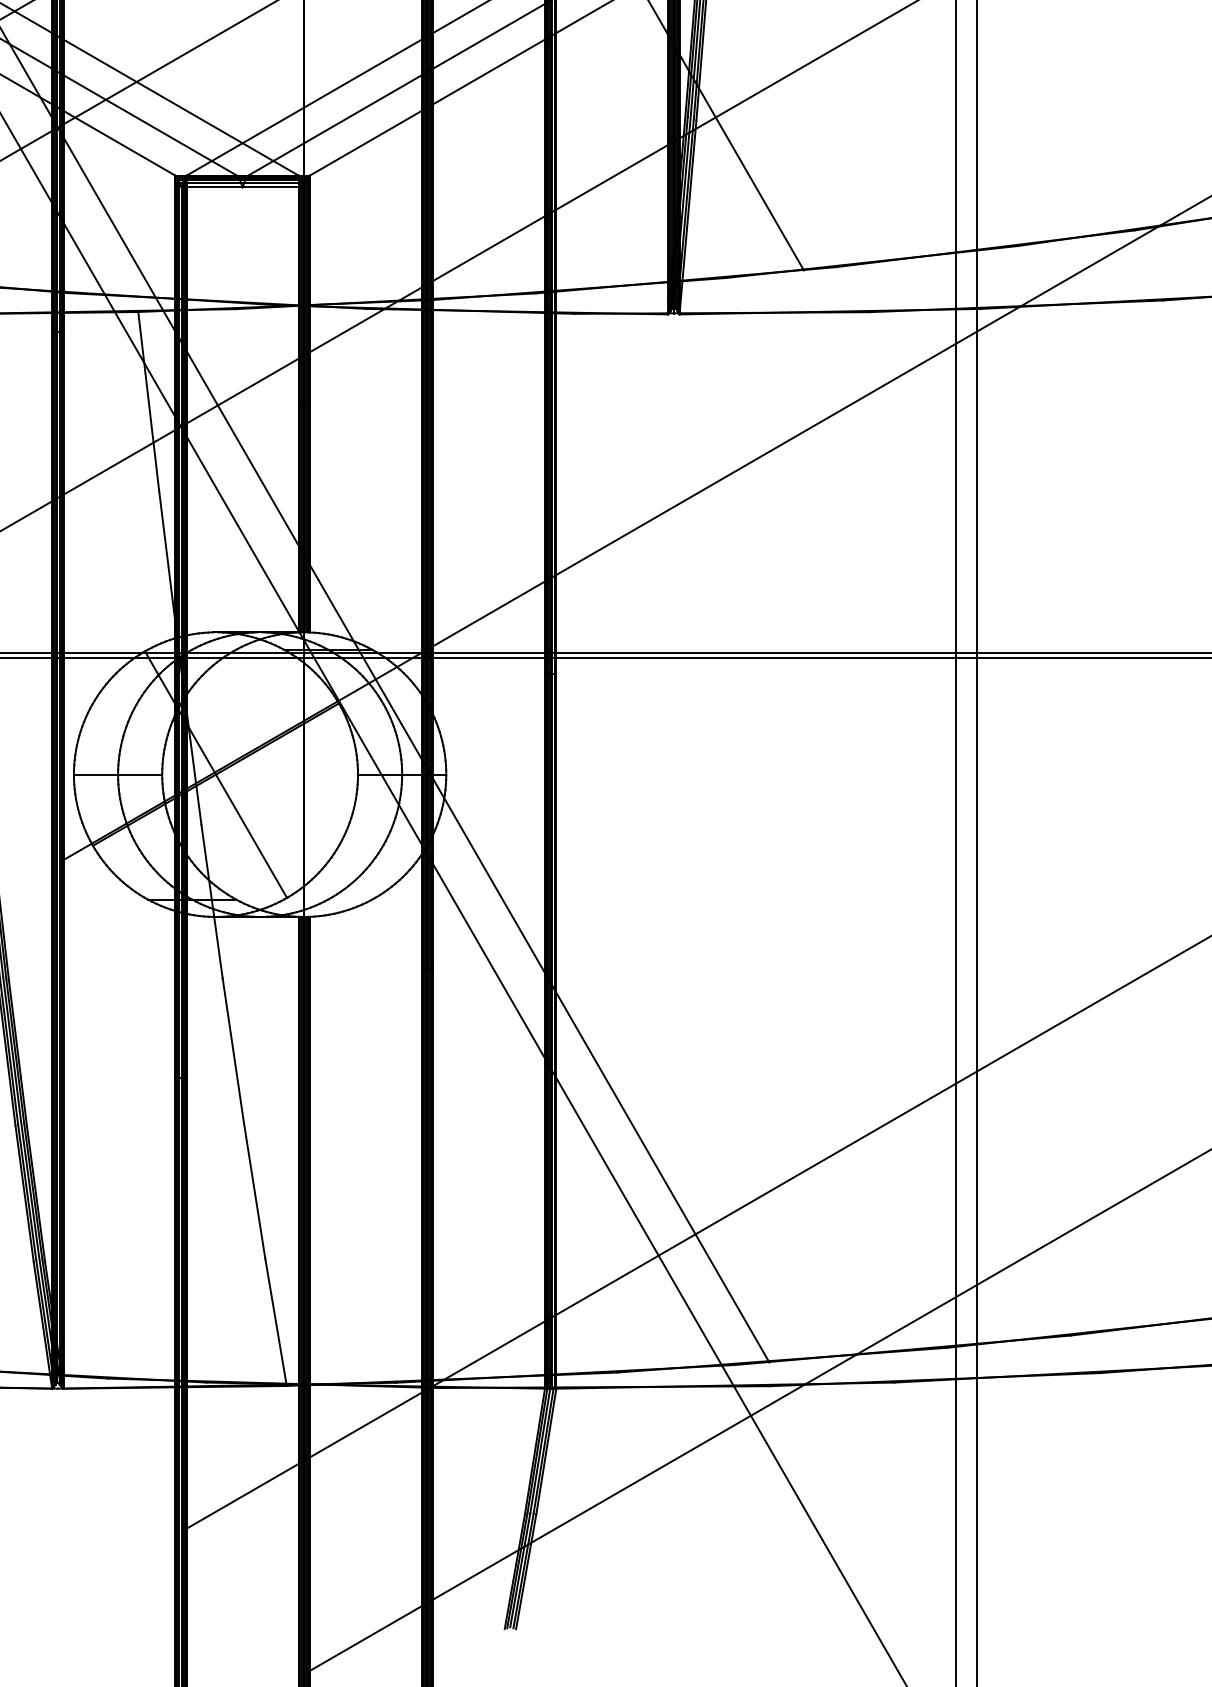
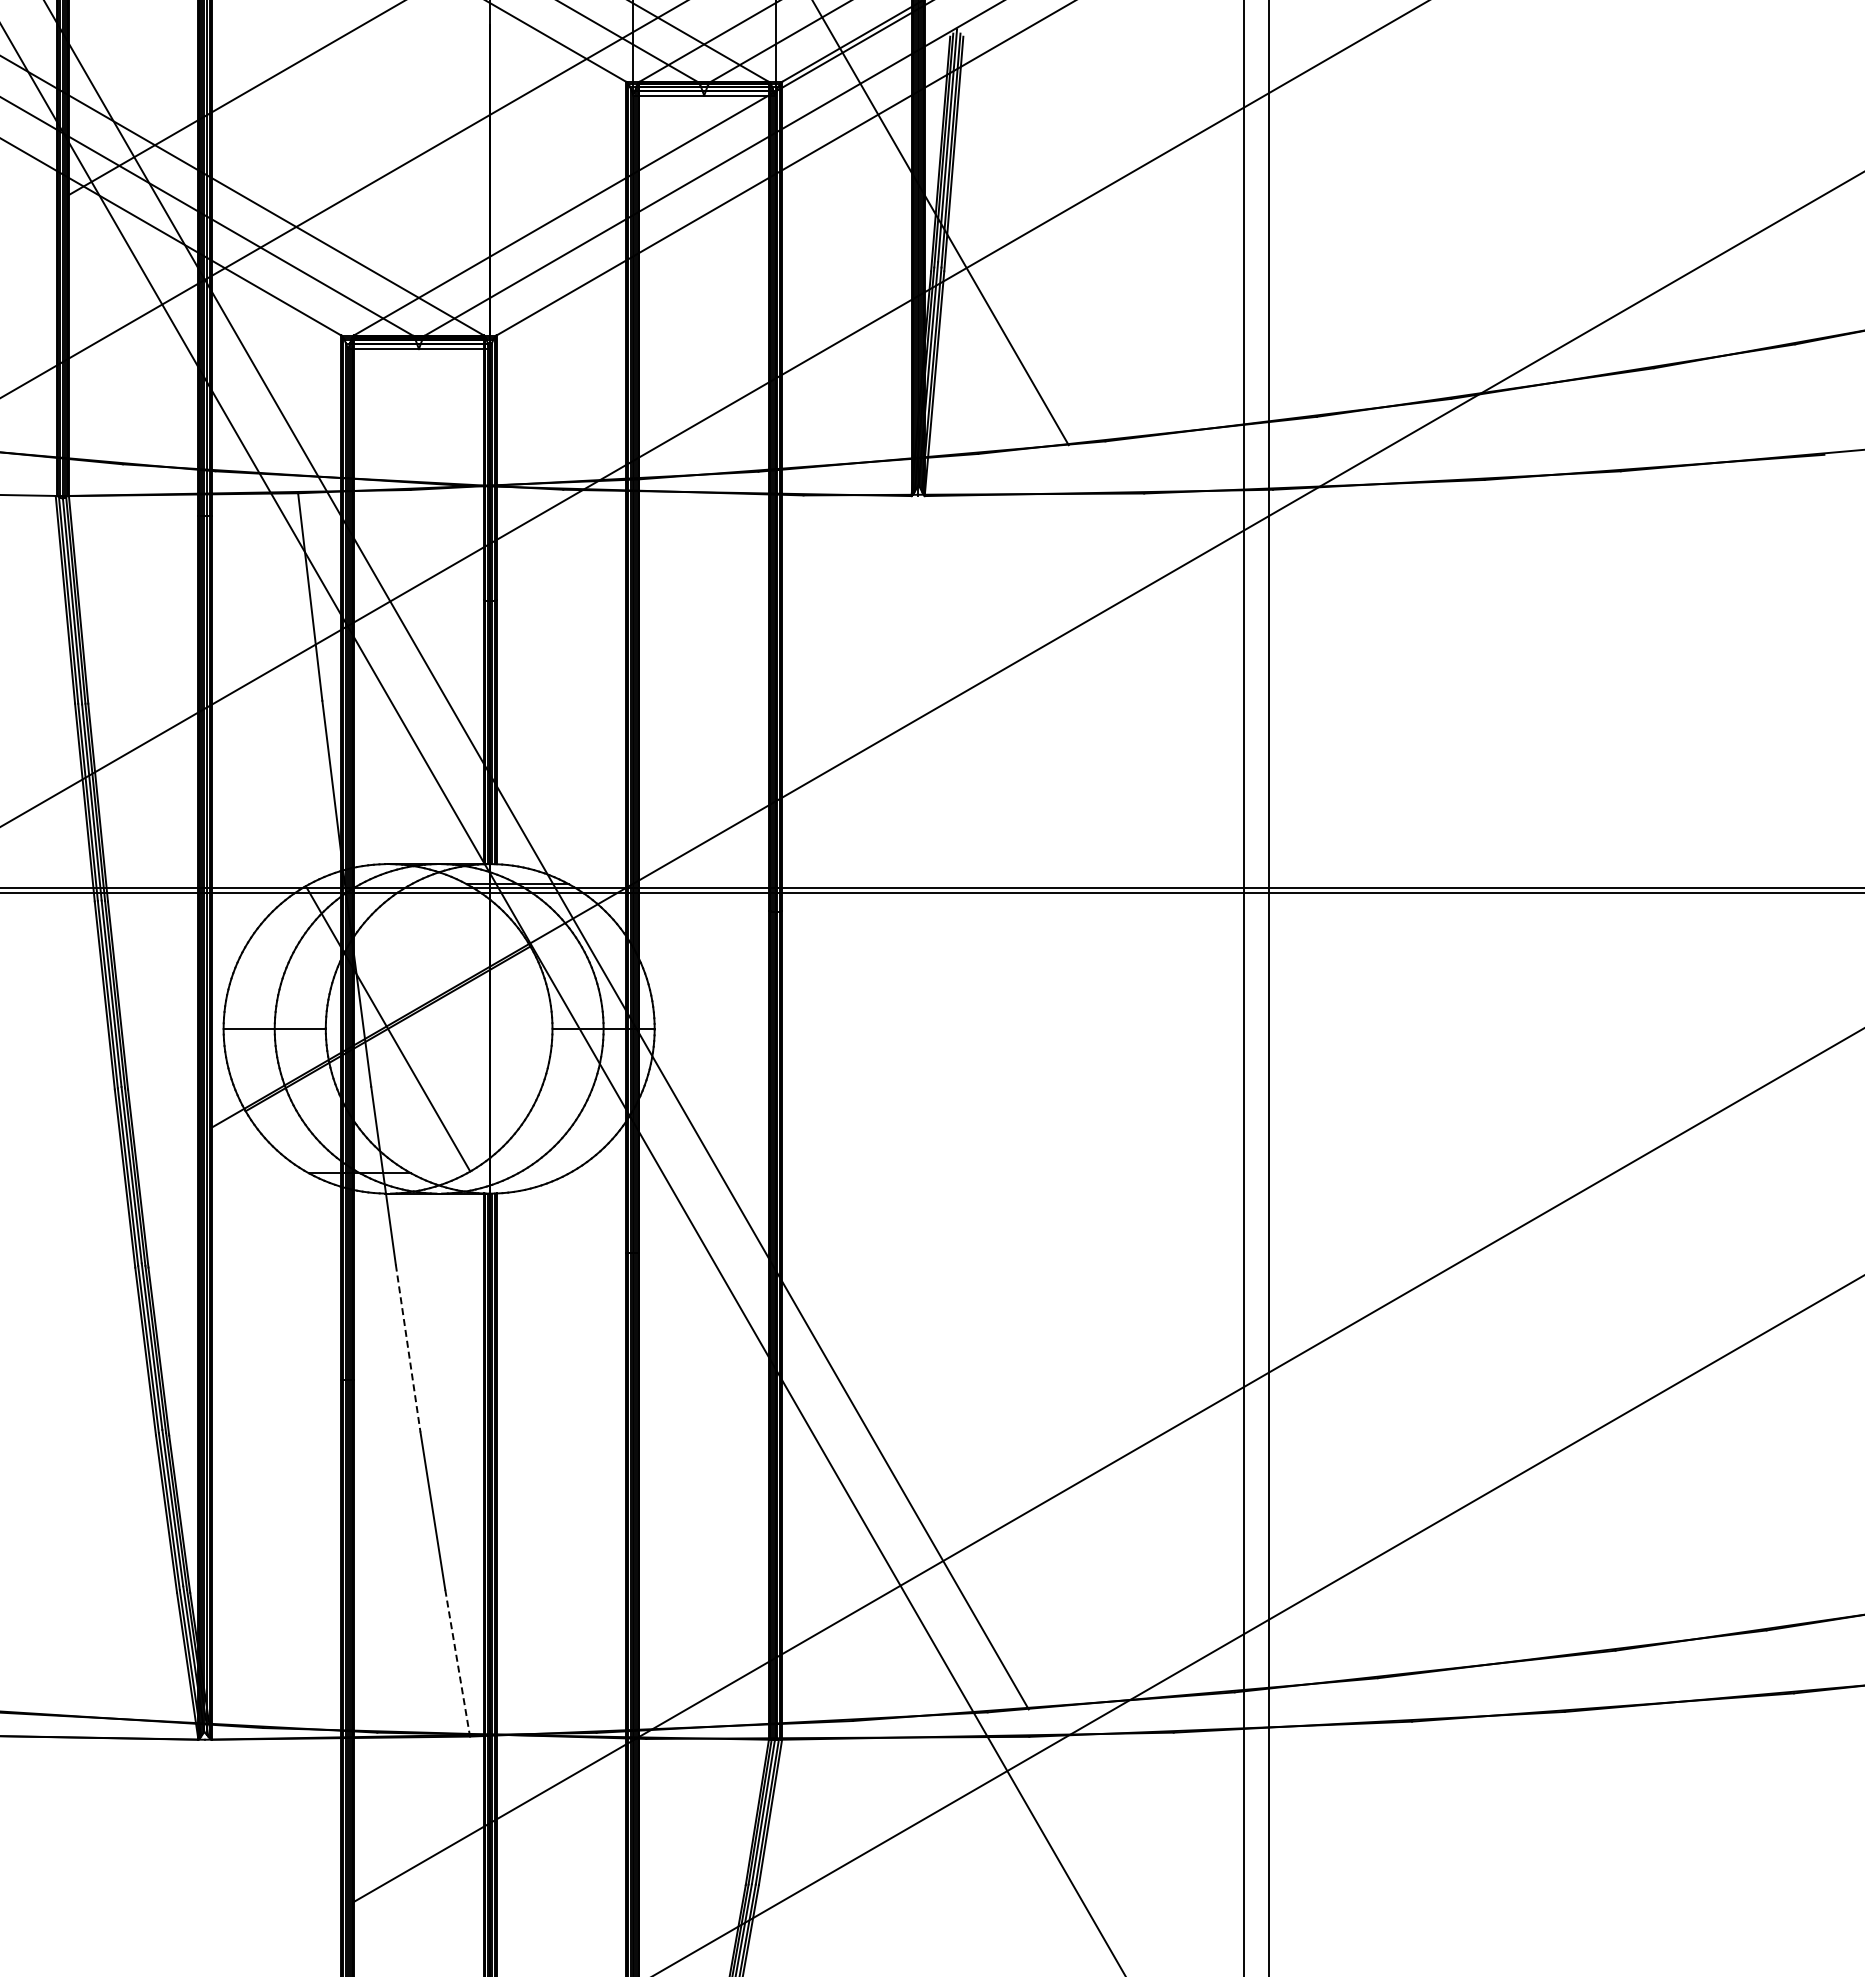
line: (233, 1050) -> (408, 1348), solid -> dashed
line: (275, 1322) -> (457, 1663), solid -> dashed

